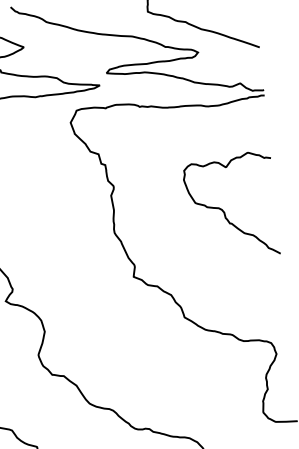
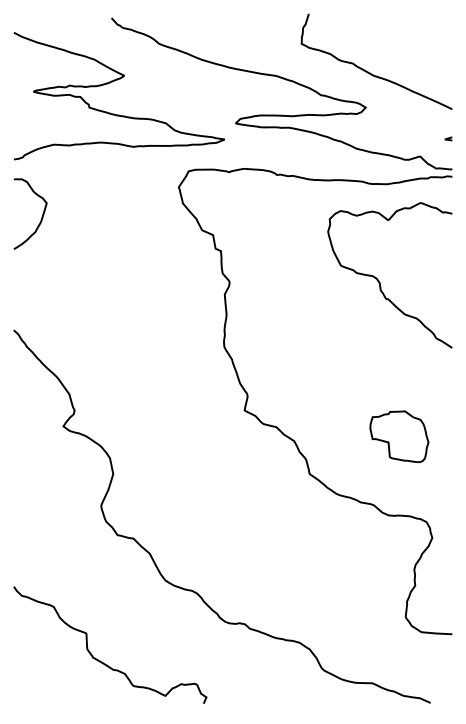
line: (259, 68) -> (448, 138), added
curve: (223, 210) -> (379, 280), moved
part: (245, 284) -> (399, 436), added

